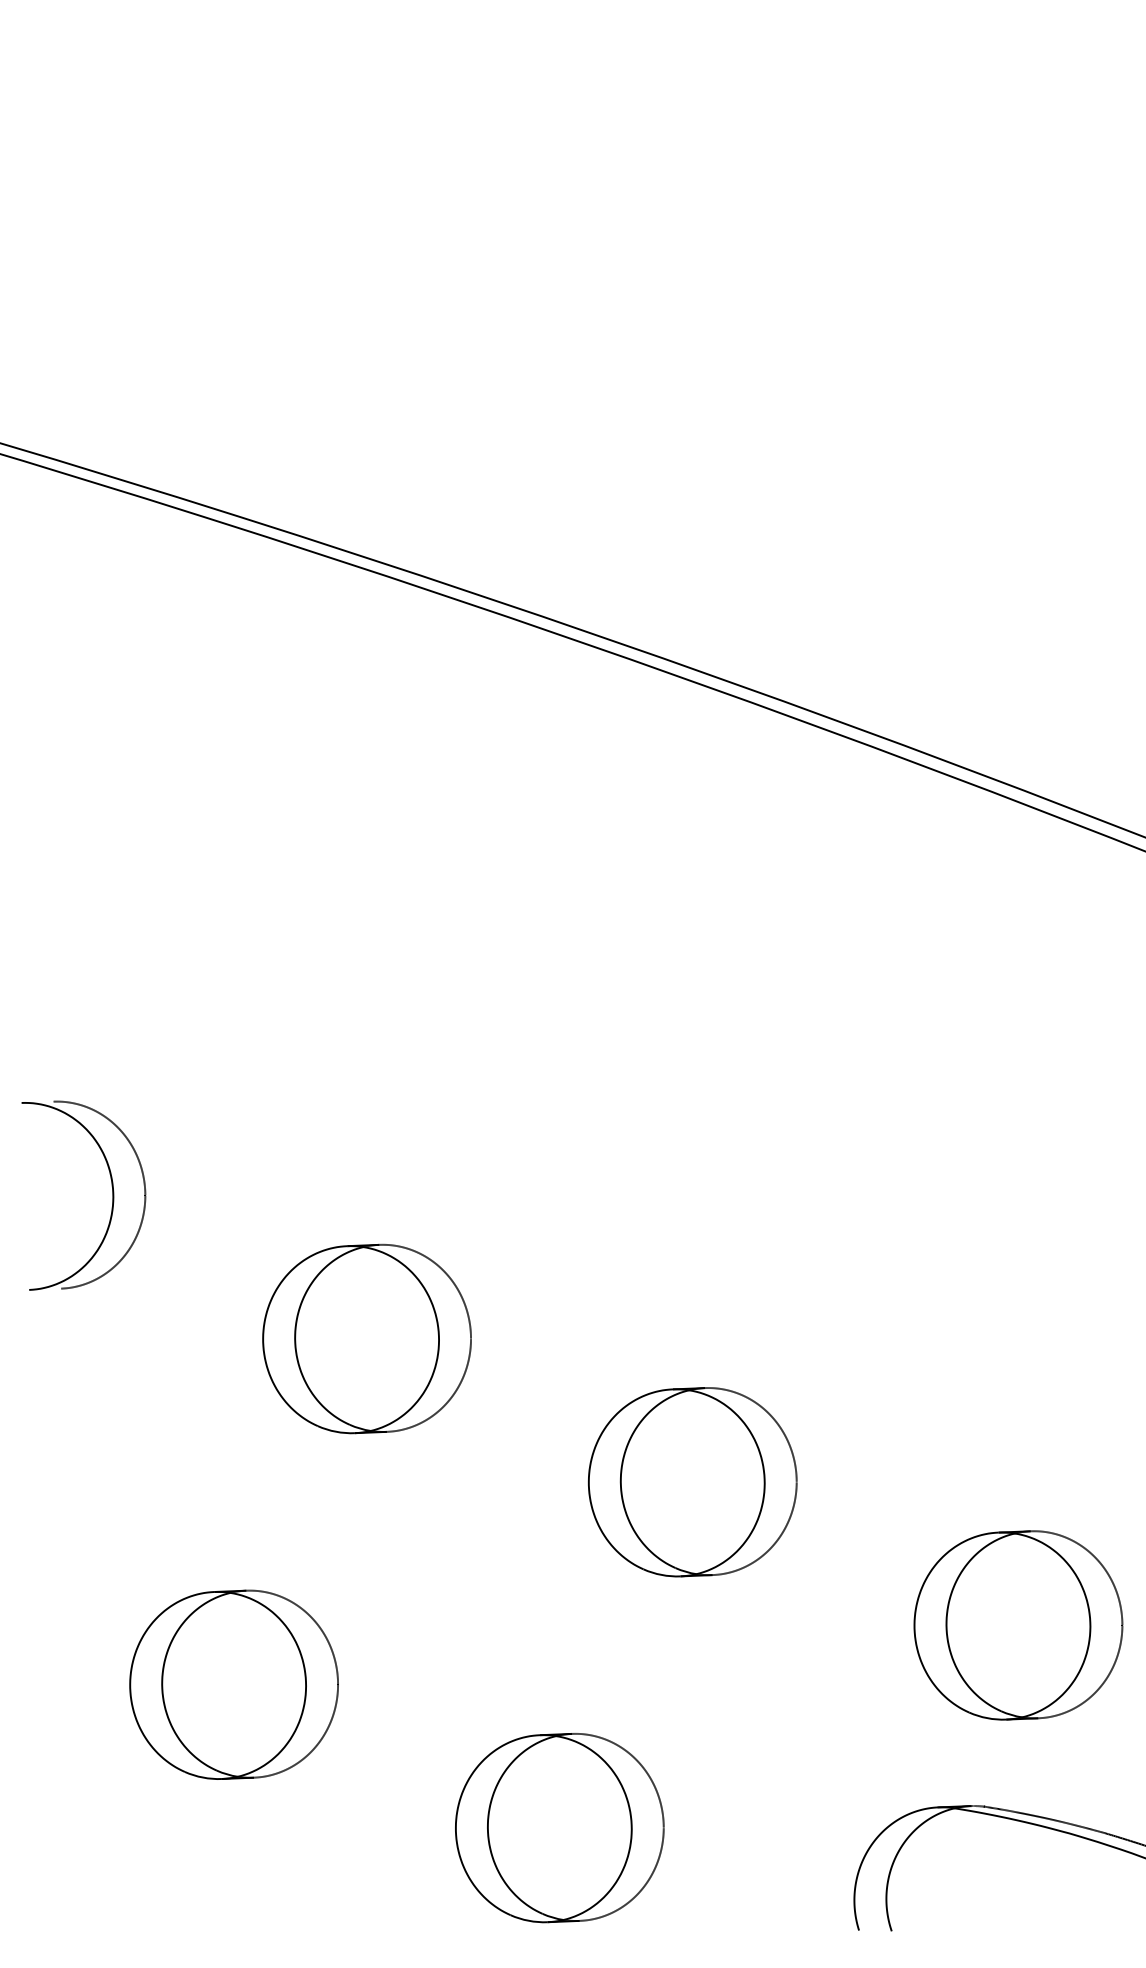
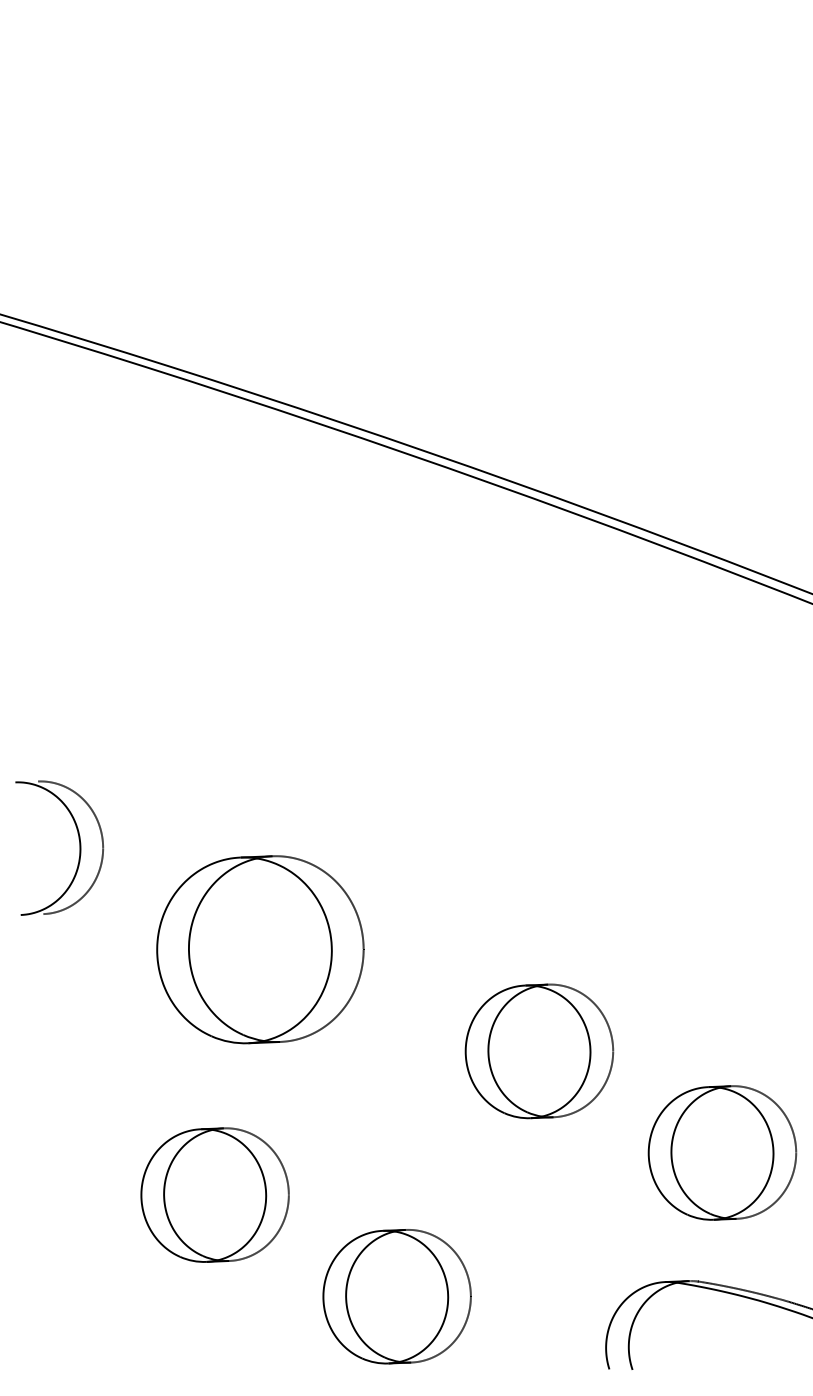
part: (367, 1338) -> (260, 949), size x1.4
part: (692, 1482) -> (539, 1051), moved
part: (233, 1683) -> (214, 1194), moved

